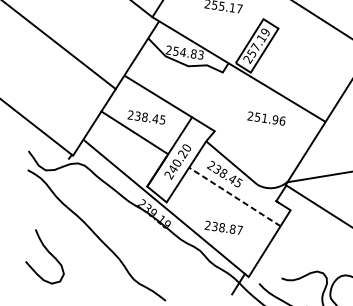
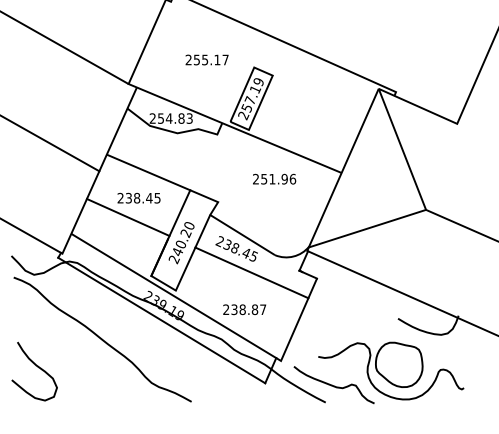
line: (234, 196) -> (251, 272), dashed -> solid
line: (150, 226) -> (161, 320), added
curve: (49, 253) -> (37, 367), moved

